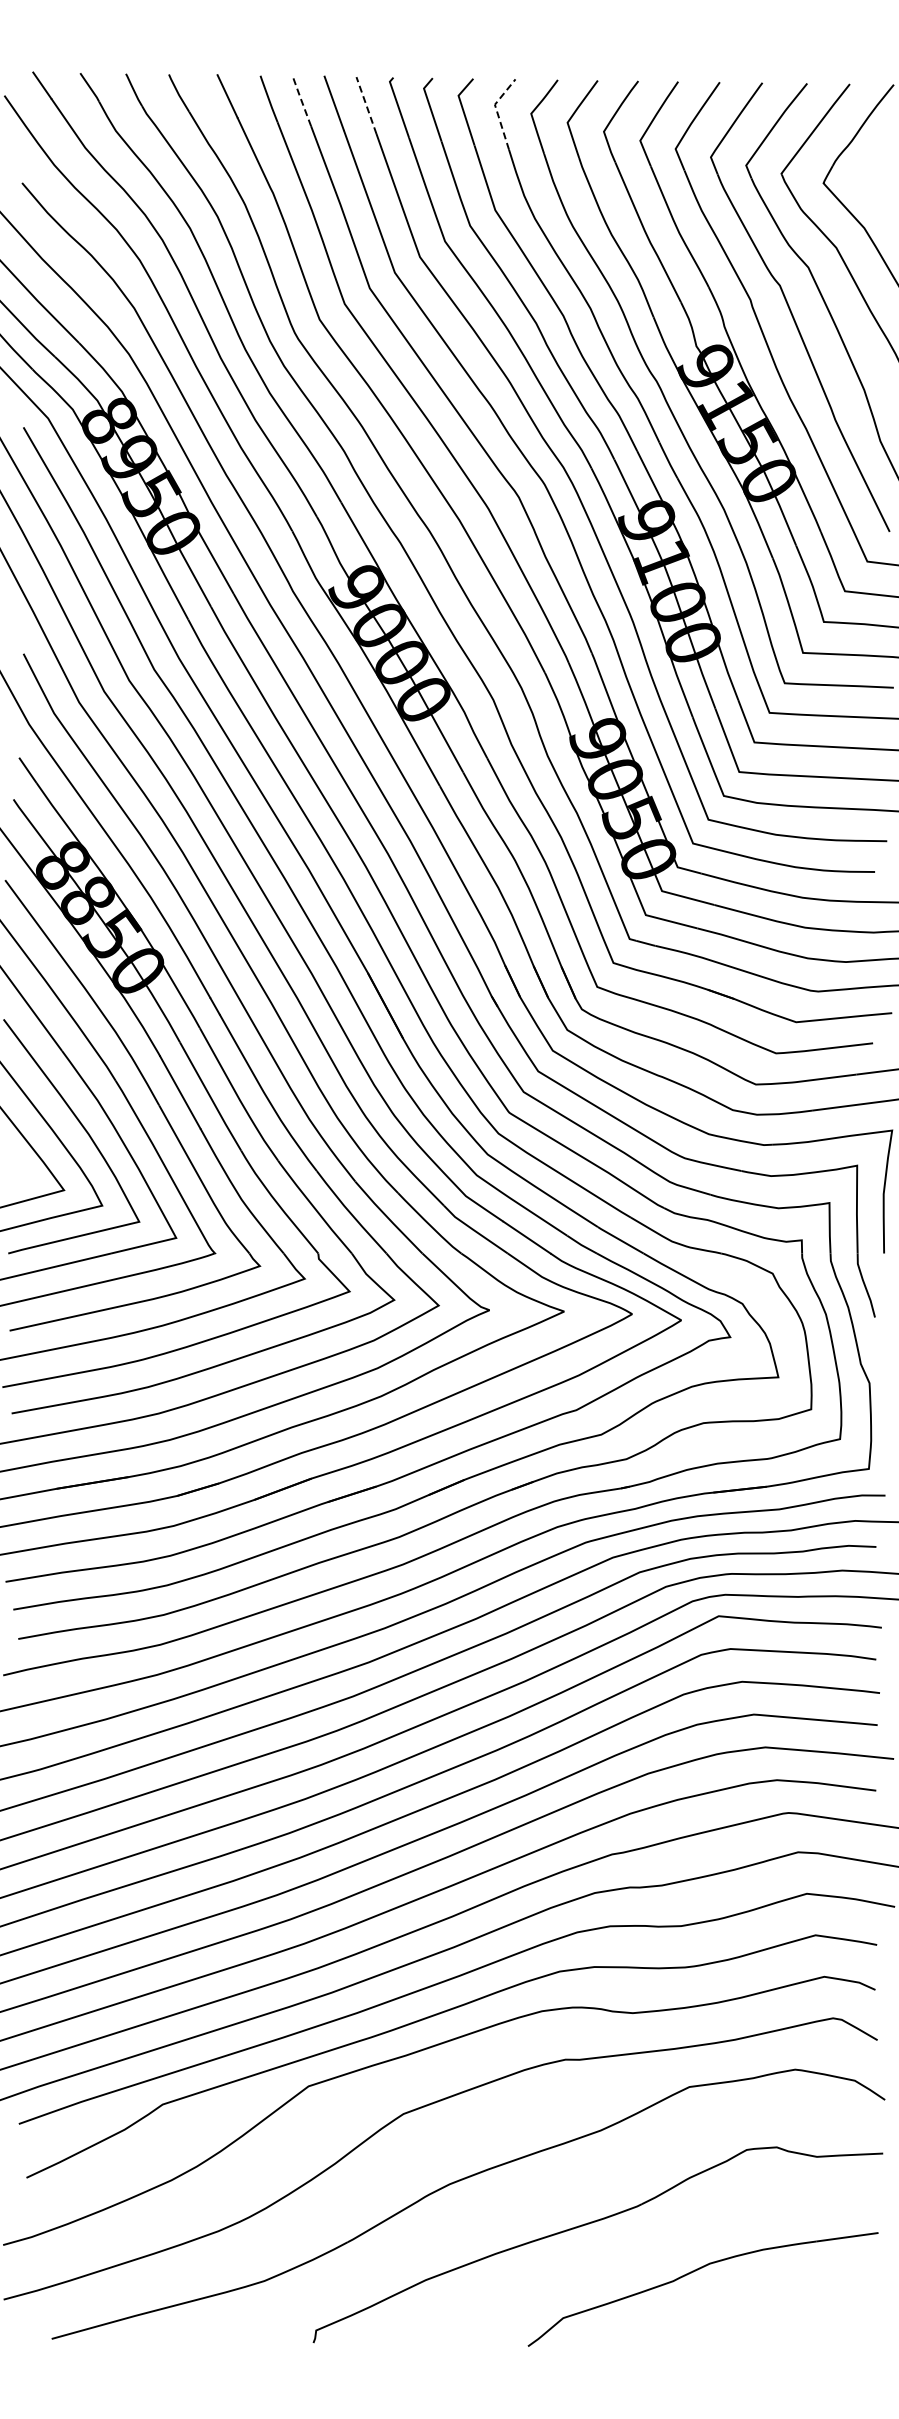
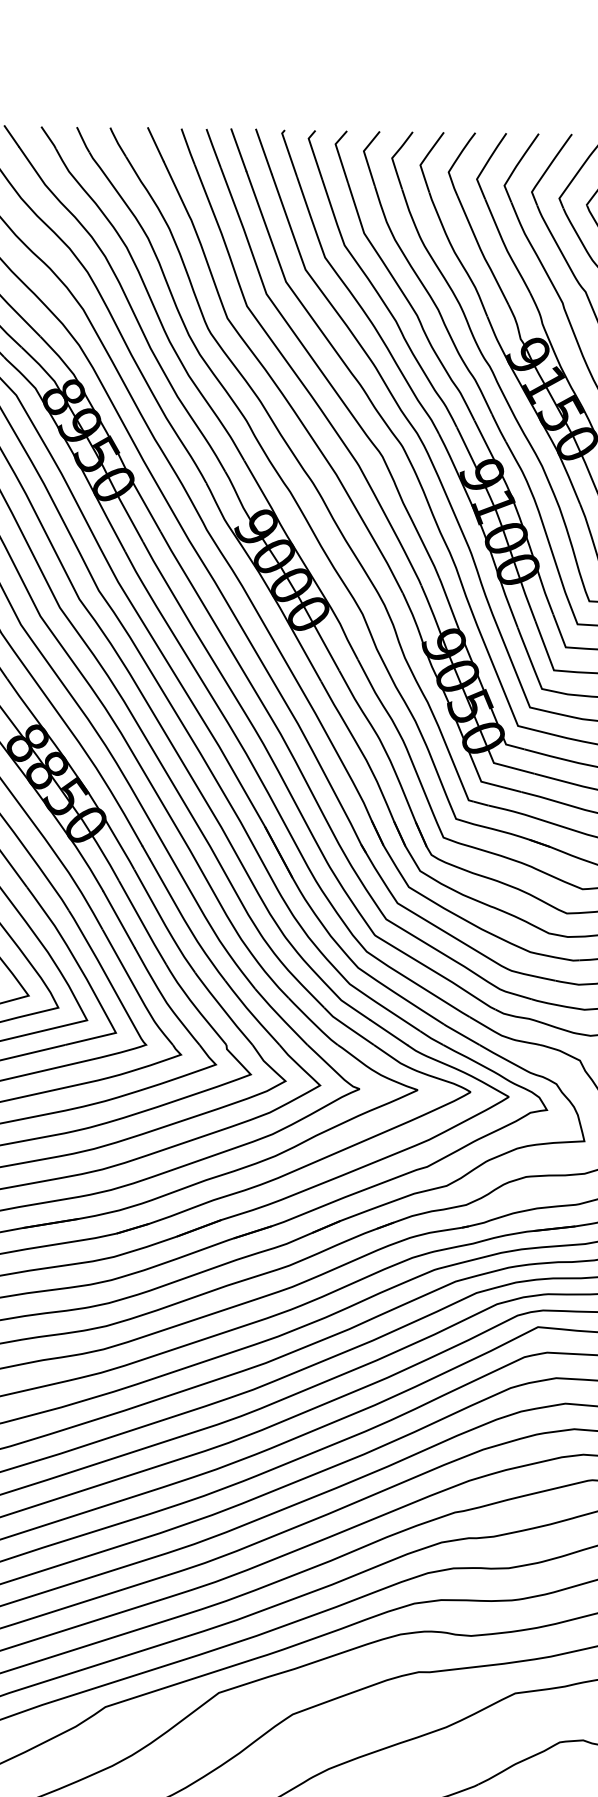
line: (301, 100) -> (213, 147), dashed -> solid
line: (366, 105) -> (263, 151), dashed -> solid
line: (496, 111) -> (365, 156), dashed -> solid

